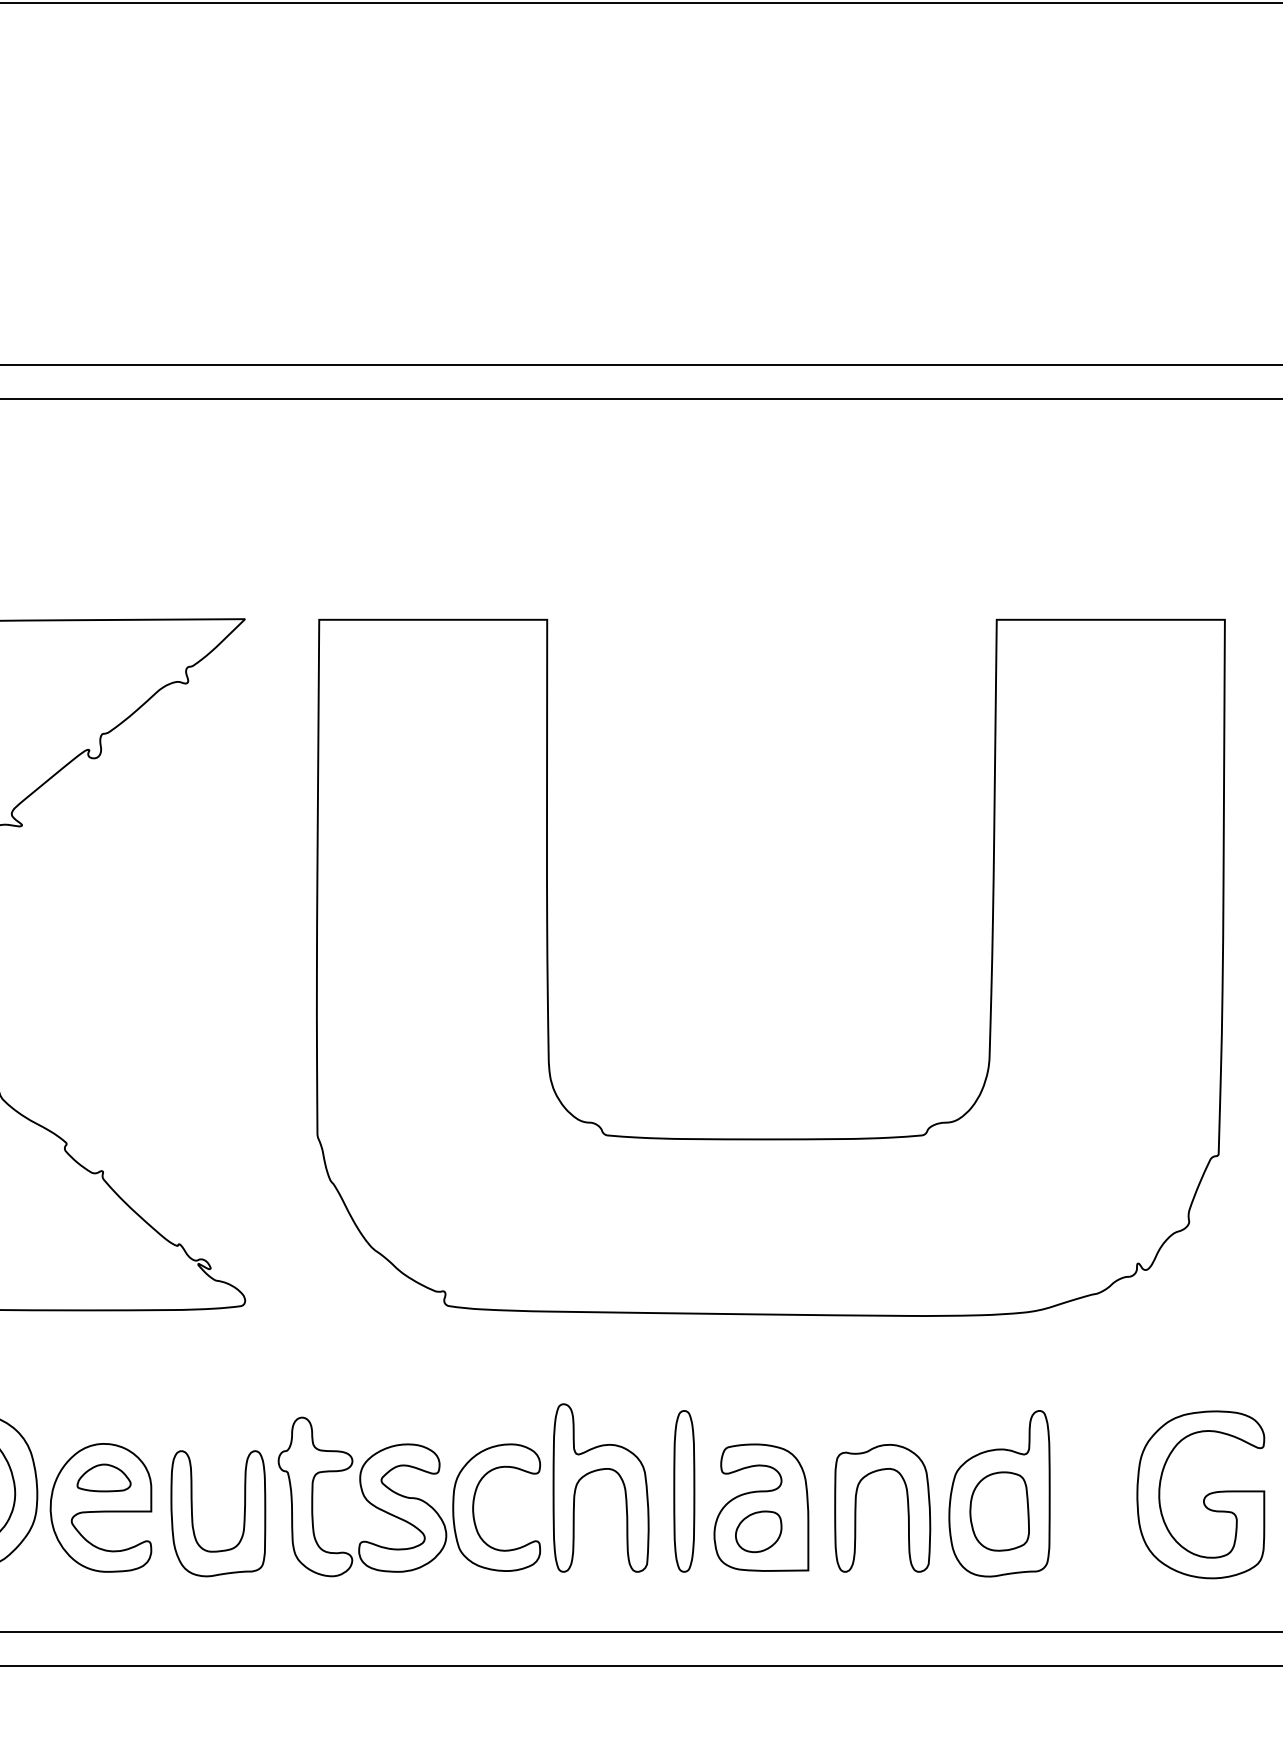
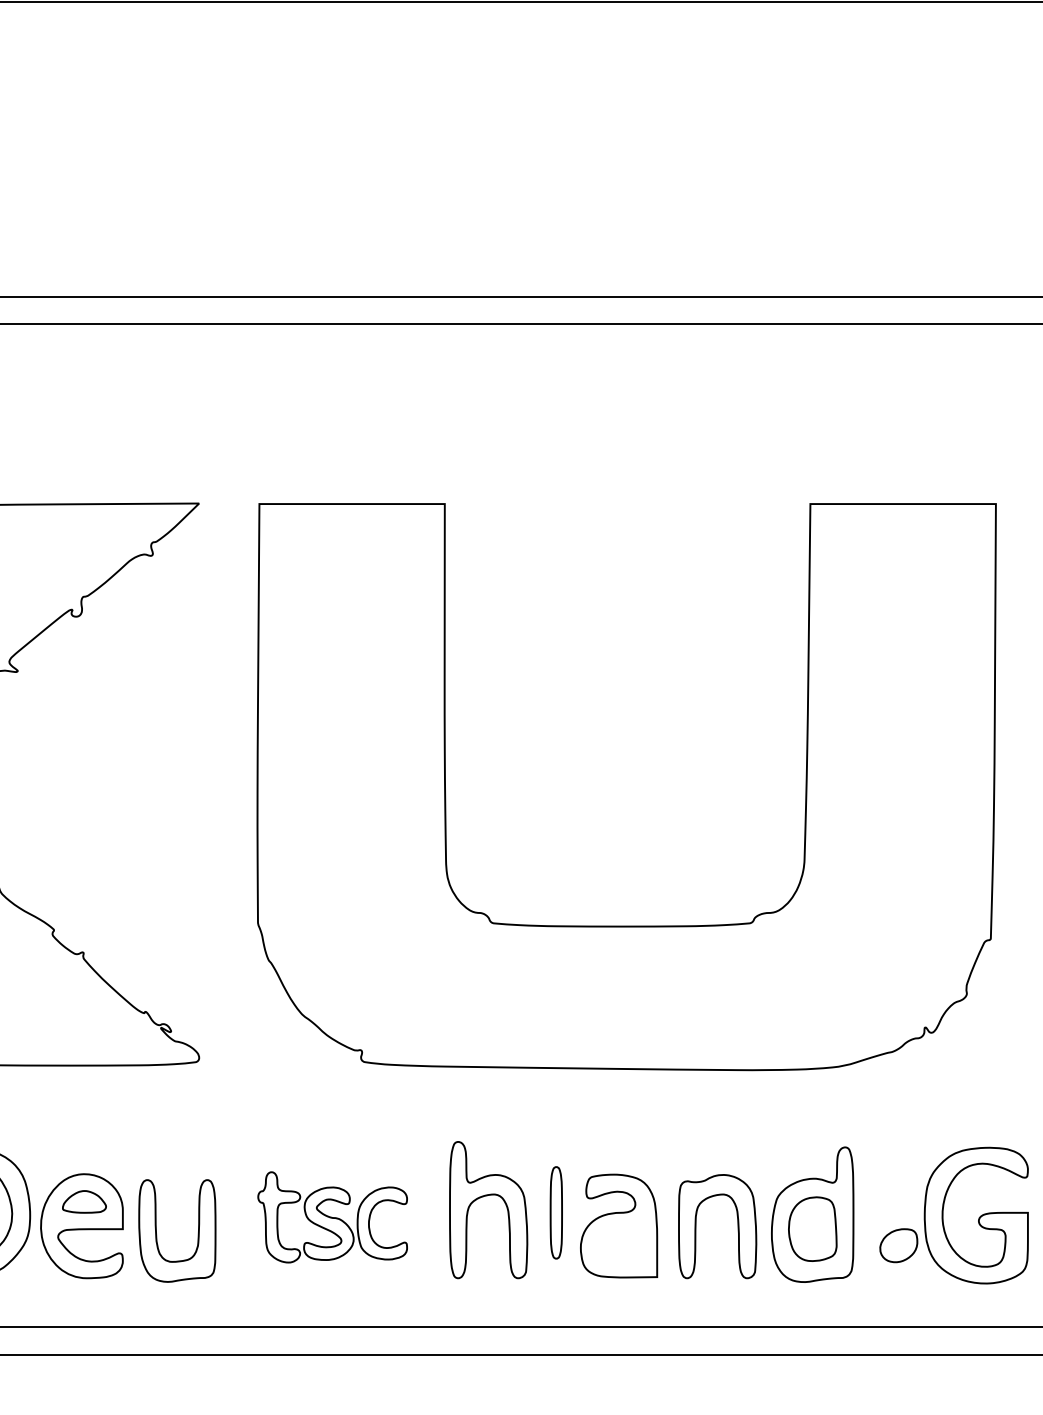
part: (684, 1490) -> (556, 1212), size x0.7
part: (409, 1497) -> (332, 1217), size x0.7
part: (758, 1531) -> (898, 1245), moved

